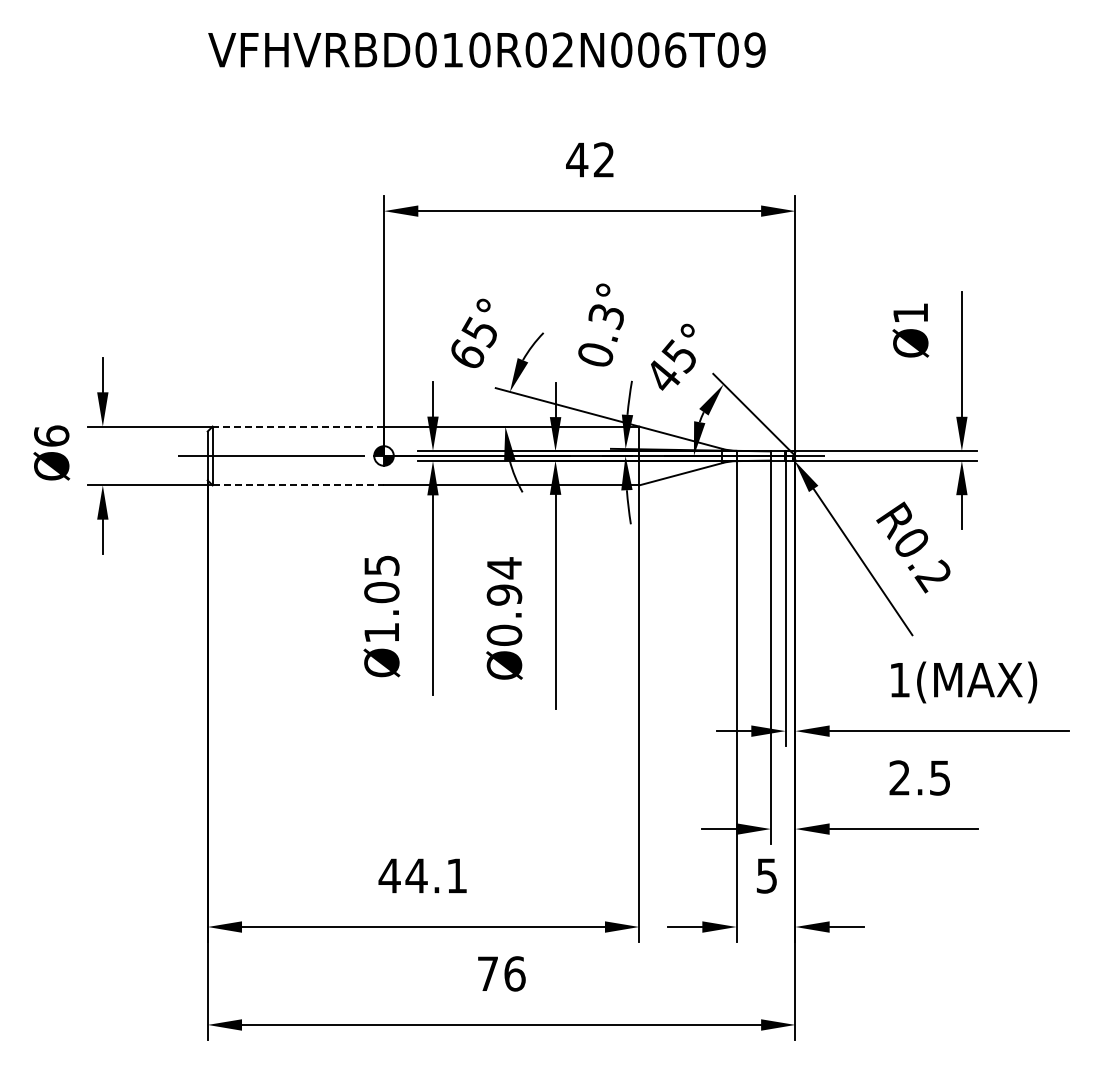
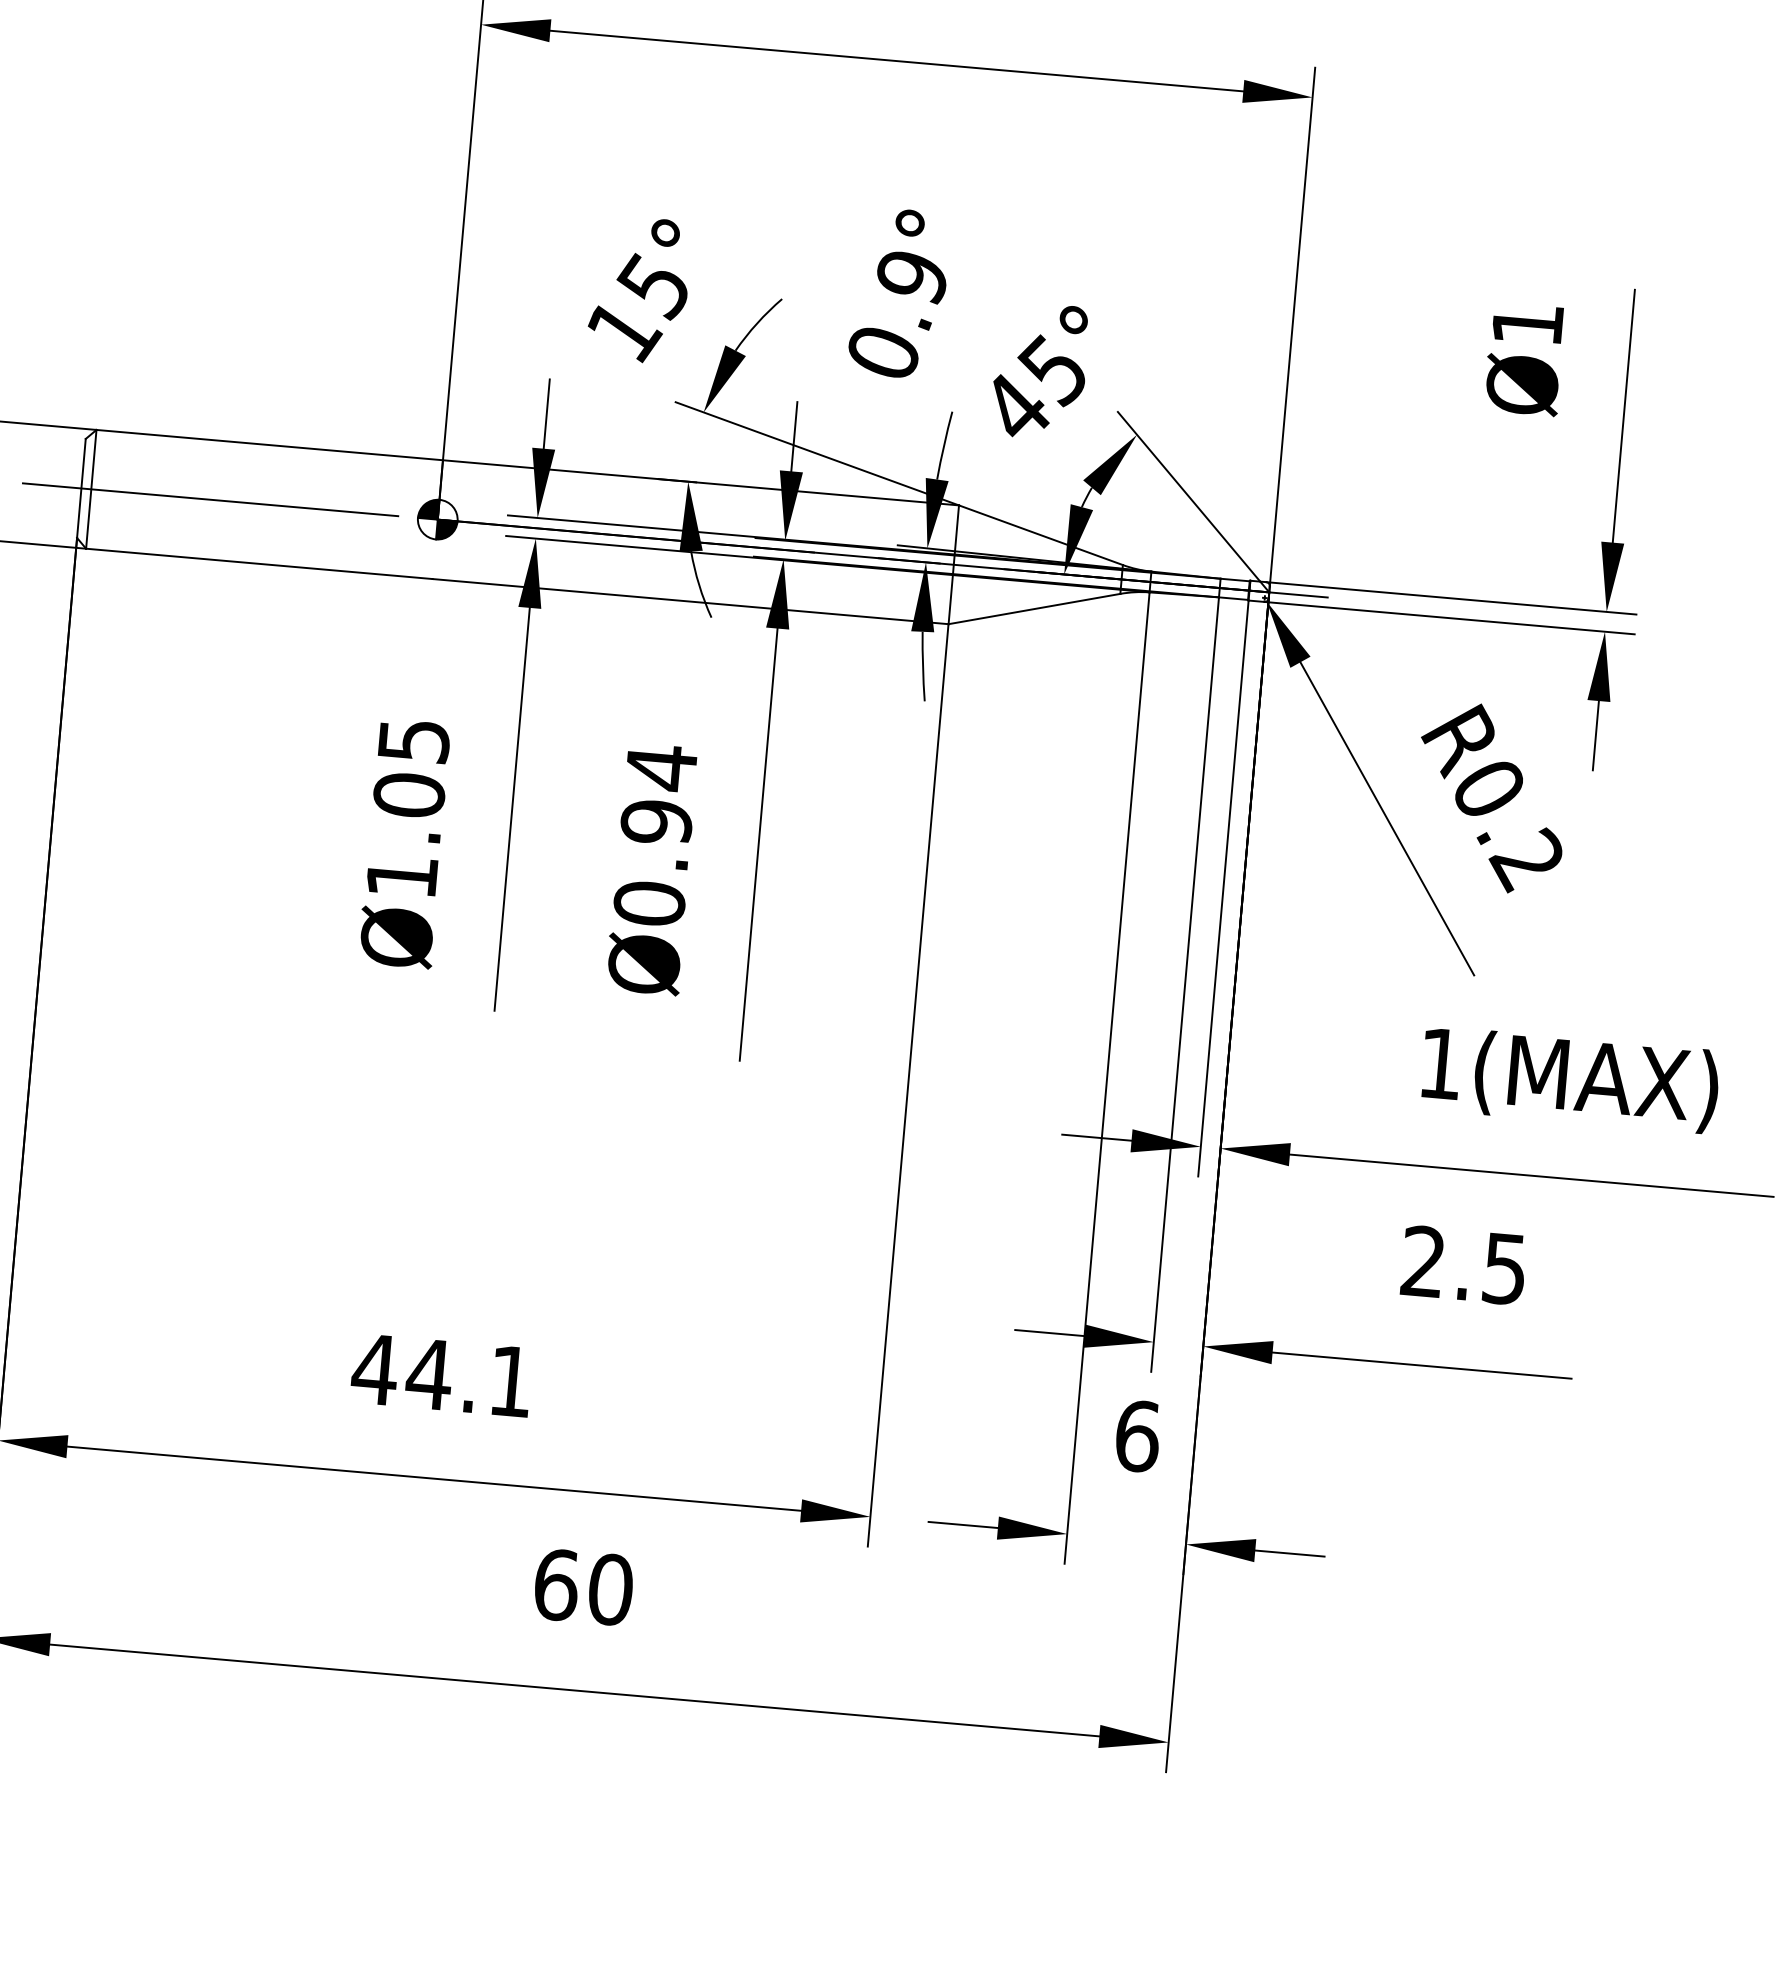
text: (605, 317) -> (909, 278), 0.3° -> 0.9°
text: (467, 354) -> (624, 329), 65° -> 15°
line: (298, 426) -> (270, 444), dashed -> solid
line: (298, 485) -> (259, 564), dashed -> solid
text: (766, 875) -> (1136, 1435), 5 -> 6
text: (501, 973) -> (583, 1586), 76 -> 60

